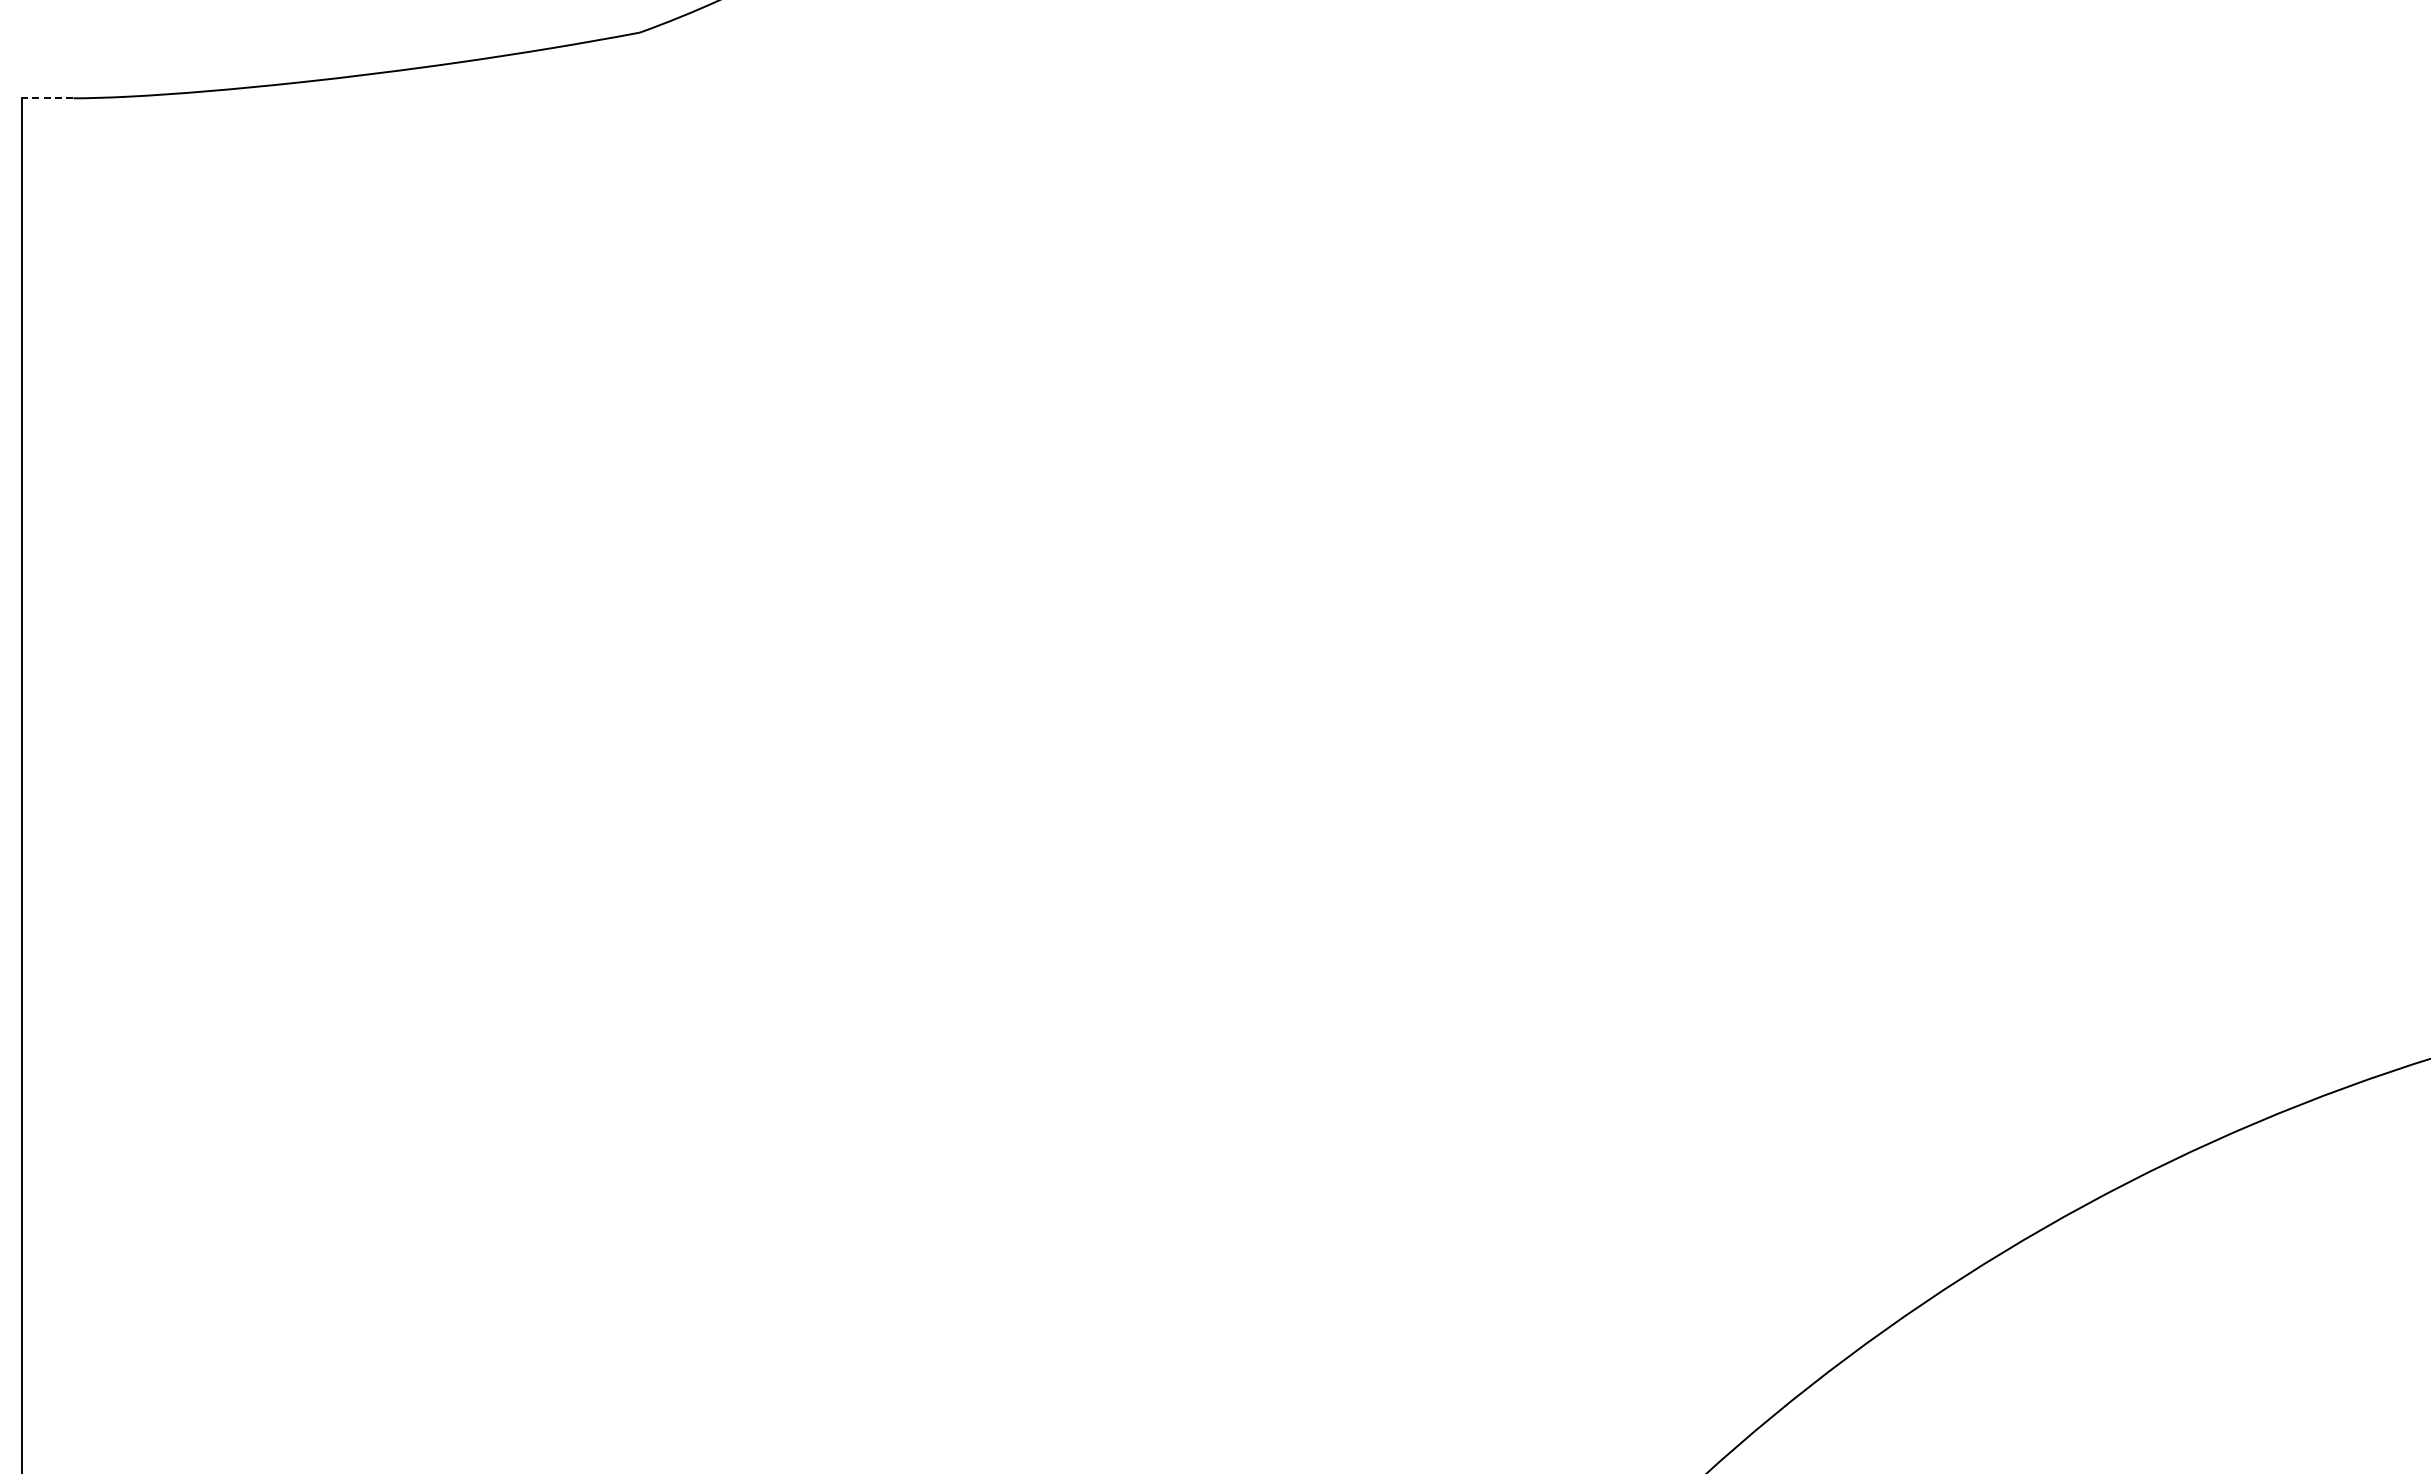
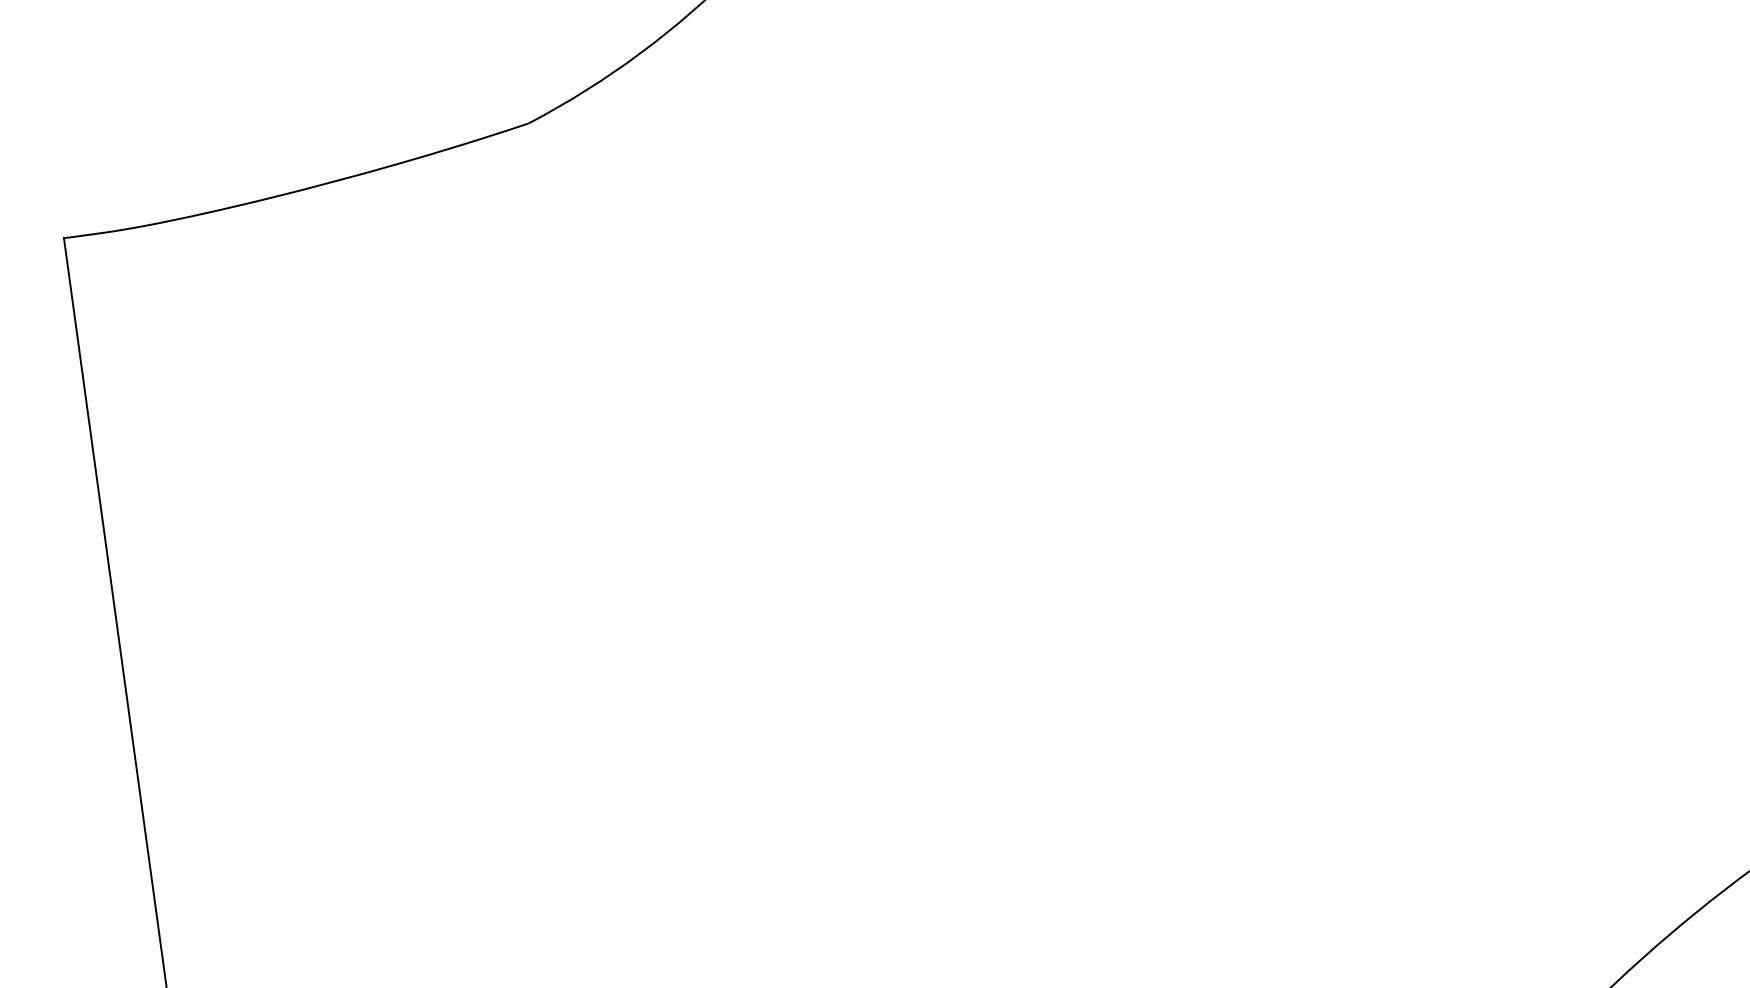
line: (47, 98) -> (83, 235), dashed -> solid

